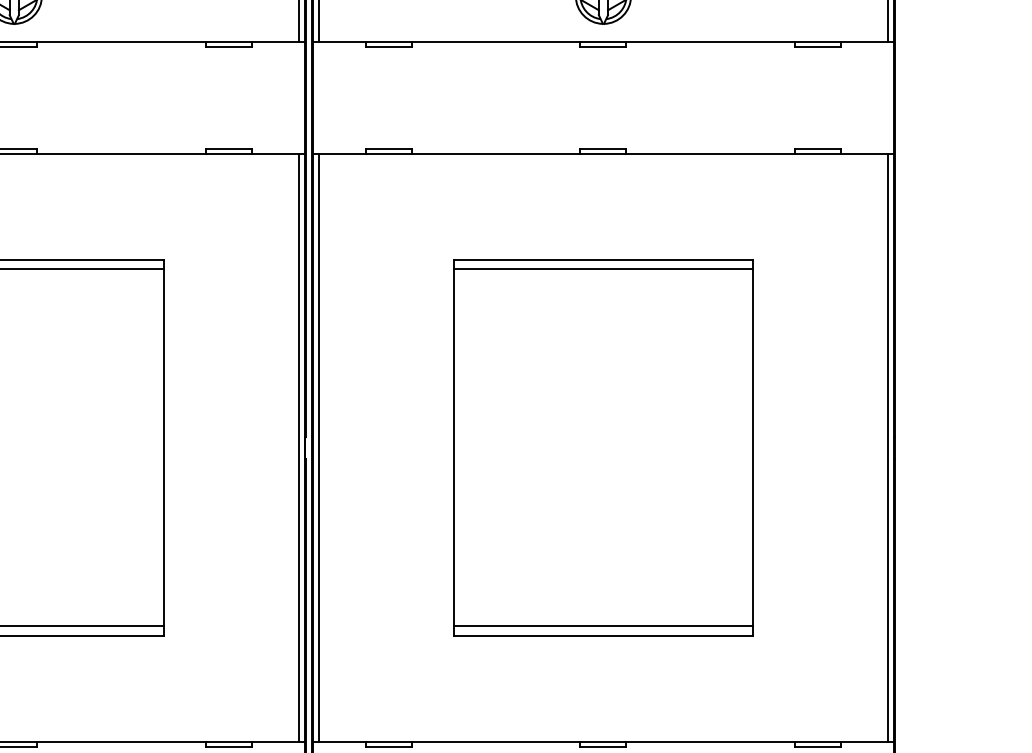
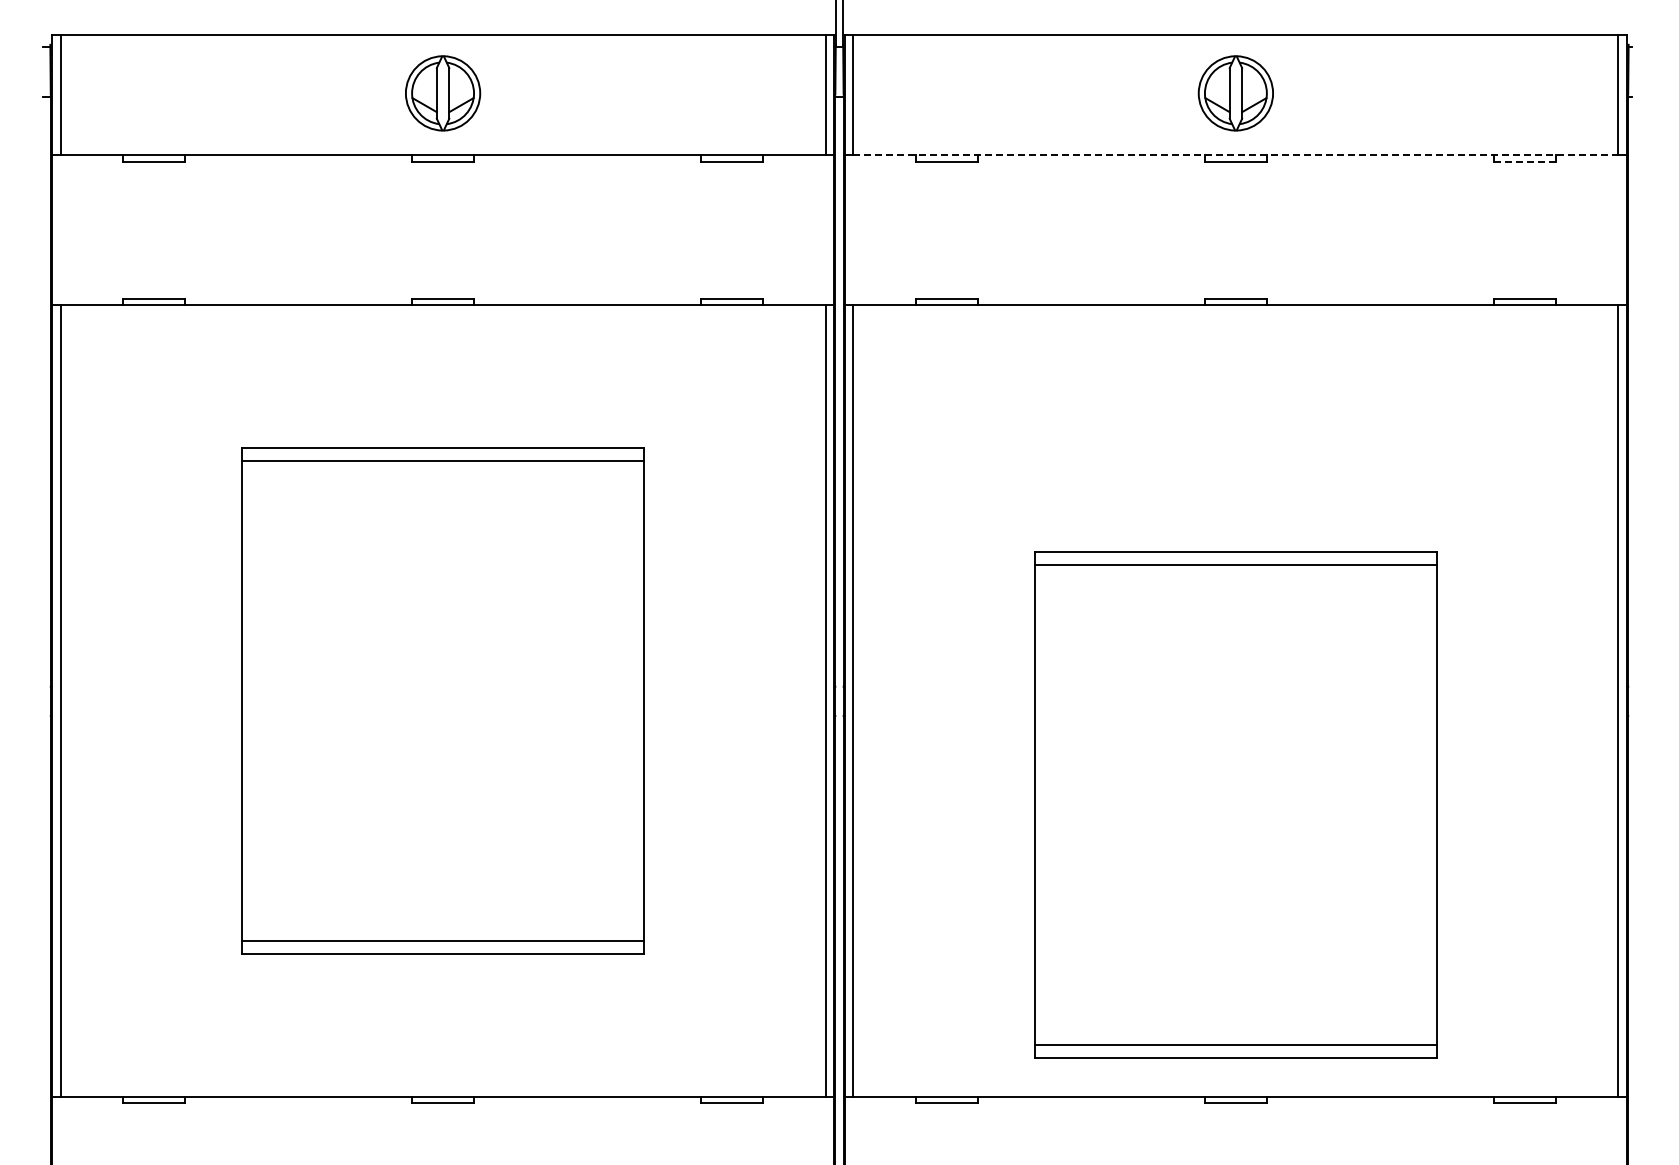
line: (603, 42) -> (1235, 155), solid -> dashed
line: (817, 46) -> (1524, 161), solid -> dashed
part: (603, 447) -> (1235, 804), moved

